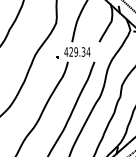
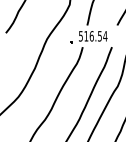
text: (74, 51) -> (89, 35), 429.34 -> 516.54

